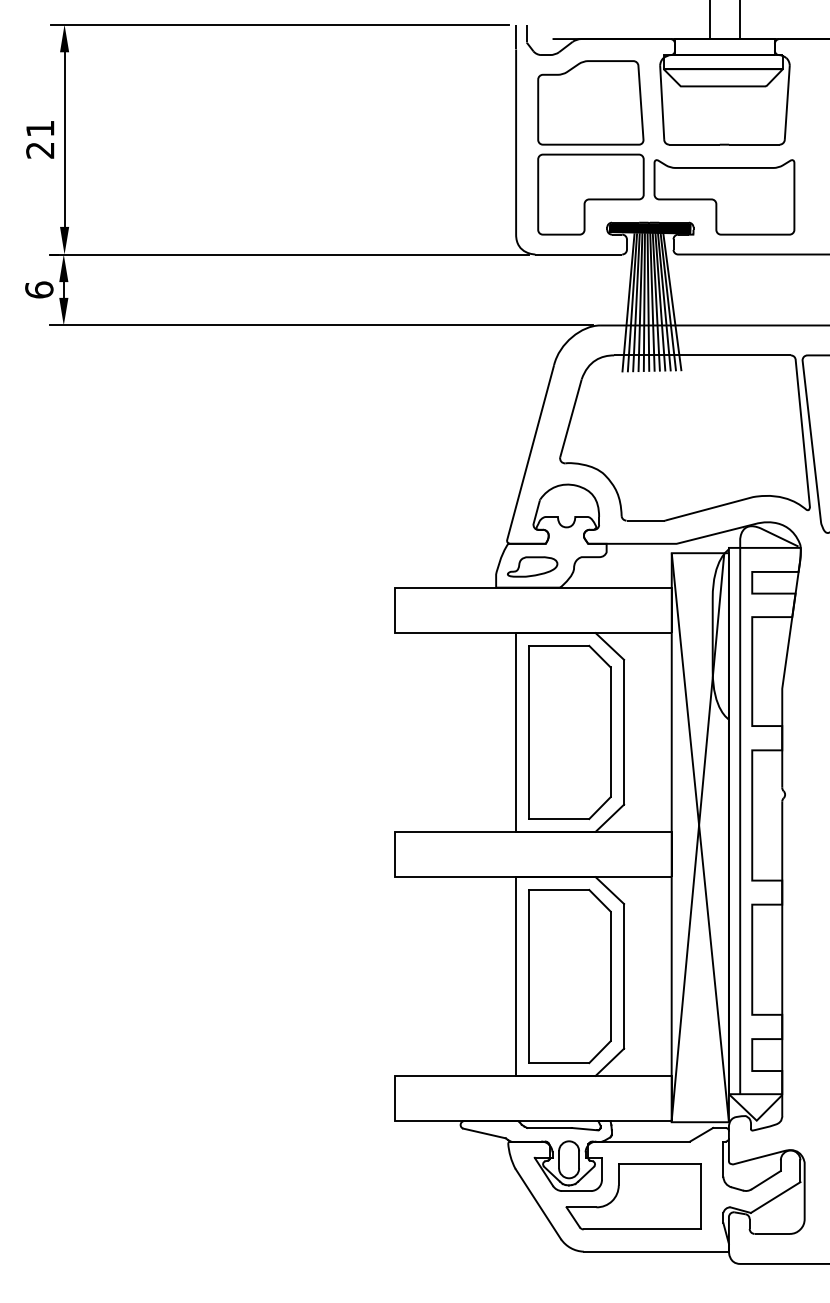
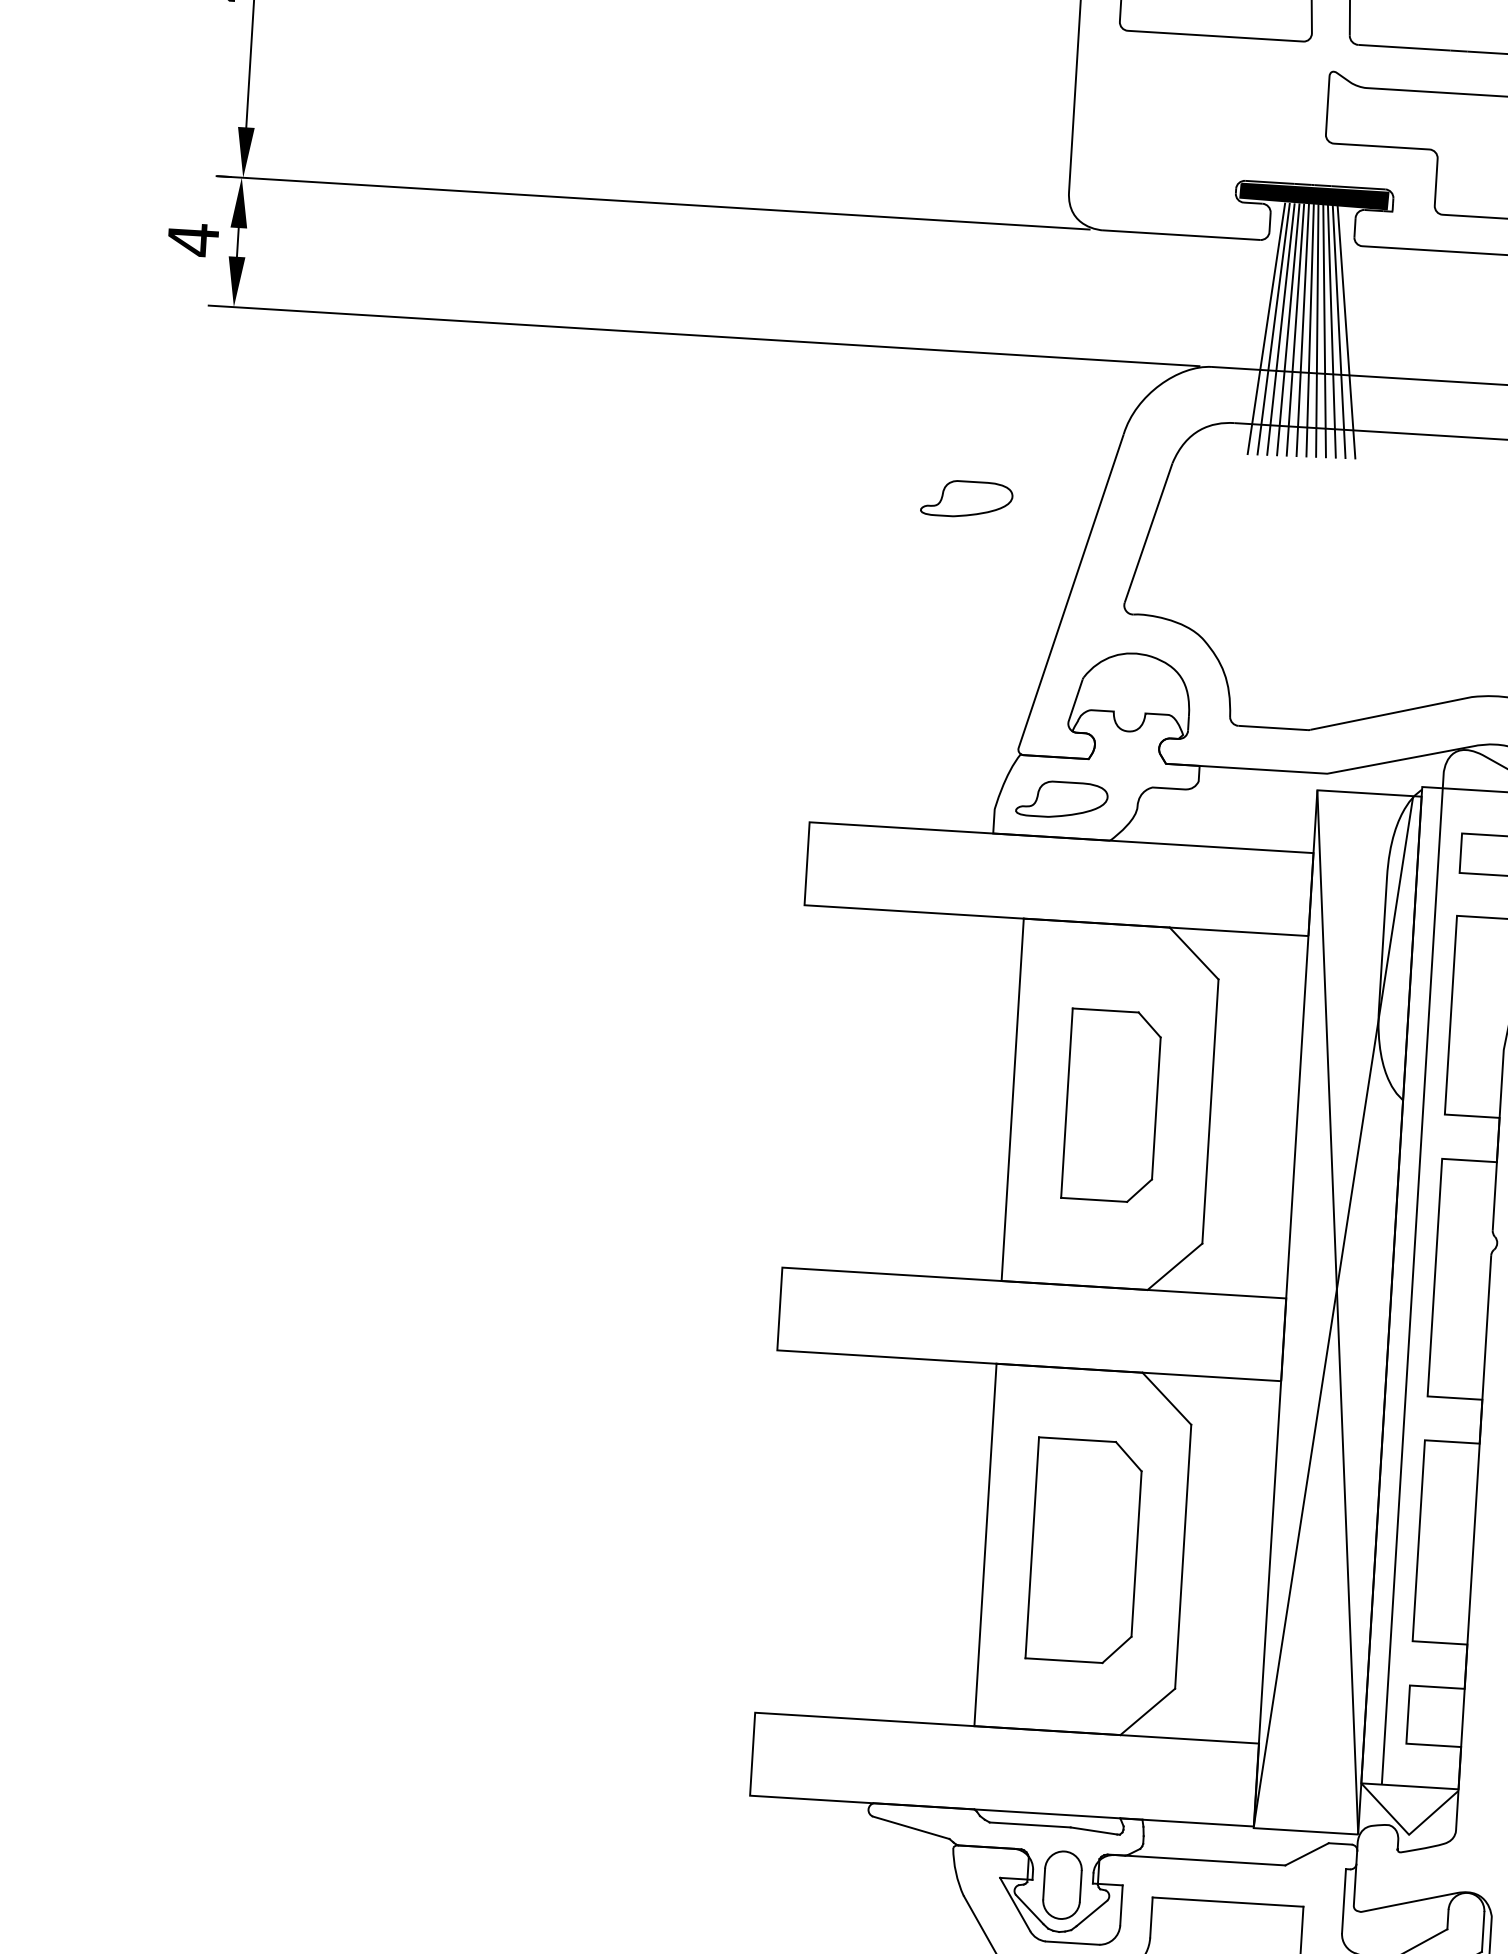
part: (590, 194) -> (1209, 126), removed
text: (39, 290) -> (193, 240), 6 -> 4
part: (470, 405) -> (966, 498), added
part: (569, 732) -> (1110, 1105), size x0.6
part: (569, 976) -> (1083, 1550), size x0.7

